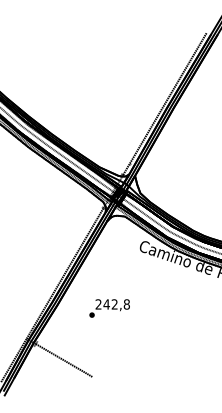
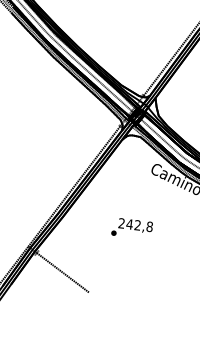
text: (109, 308) -> (132, 228), moved

